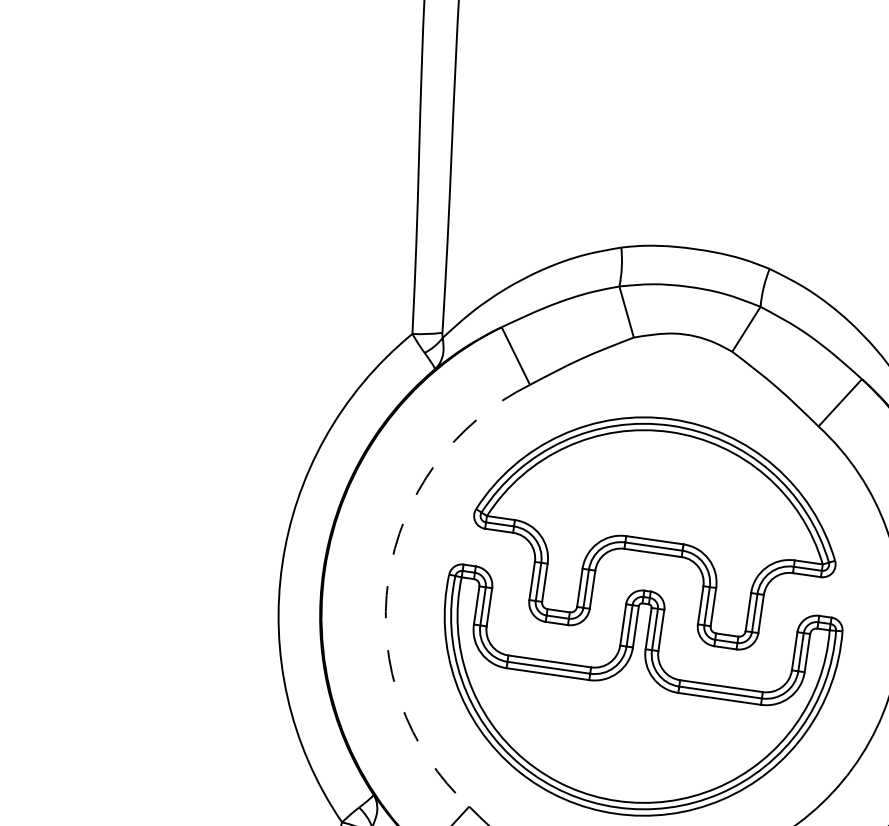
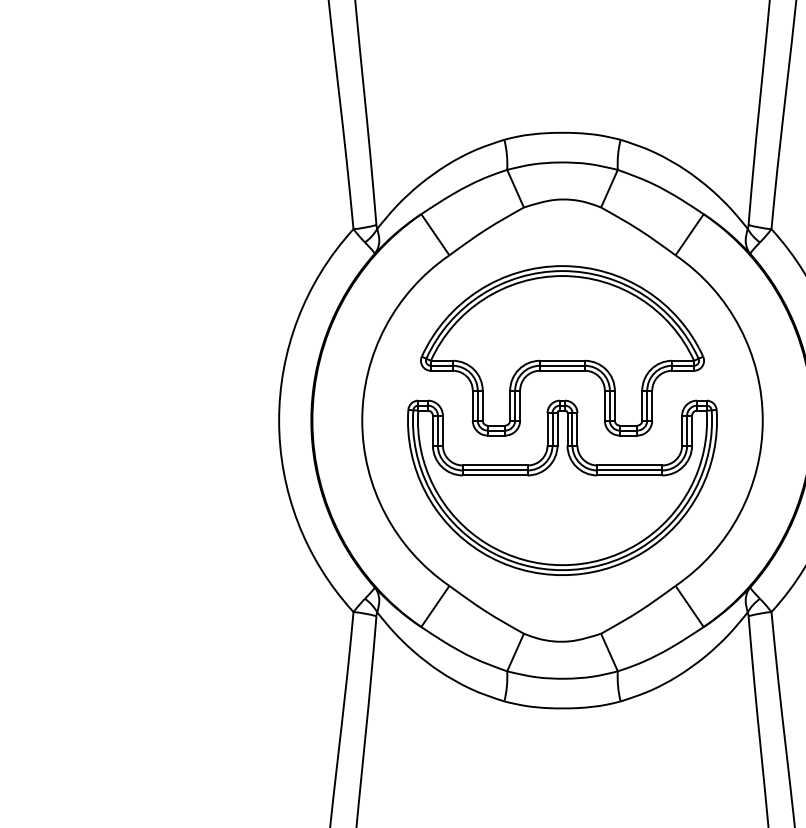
arc: (388, 579) -> (362, 420), dashed -> solid

